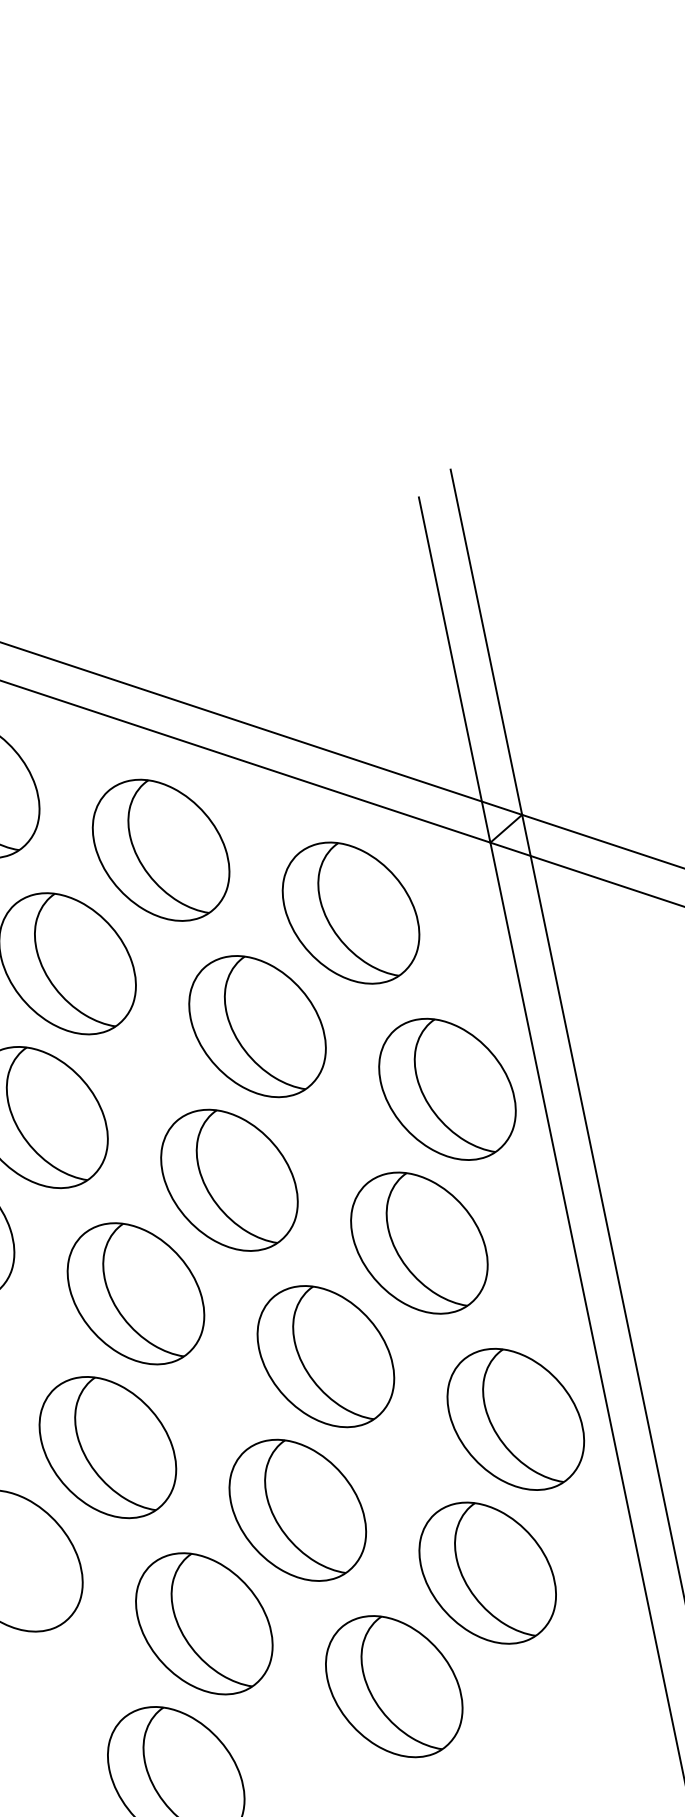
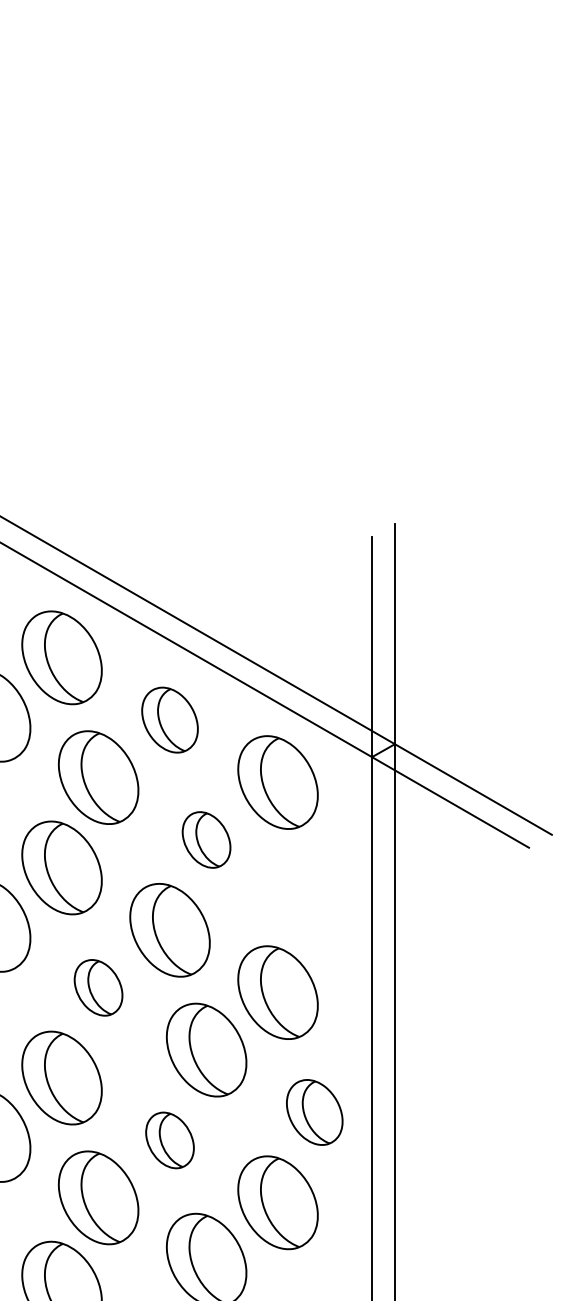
part: (160, 849) -> (169, 719), size x0.7
part: (257, 1025) -> (206, 839), size x0.6
part: (447, 1089) -> (314, 902), removed
part: (135, 1293) -> (98, 987), size x0.6
part: (515, 1419) -> (314, 1112), size x0.7
part: (296, 1510) -> (169, 1140), size x0.6

